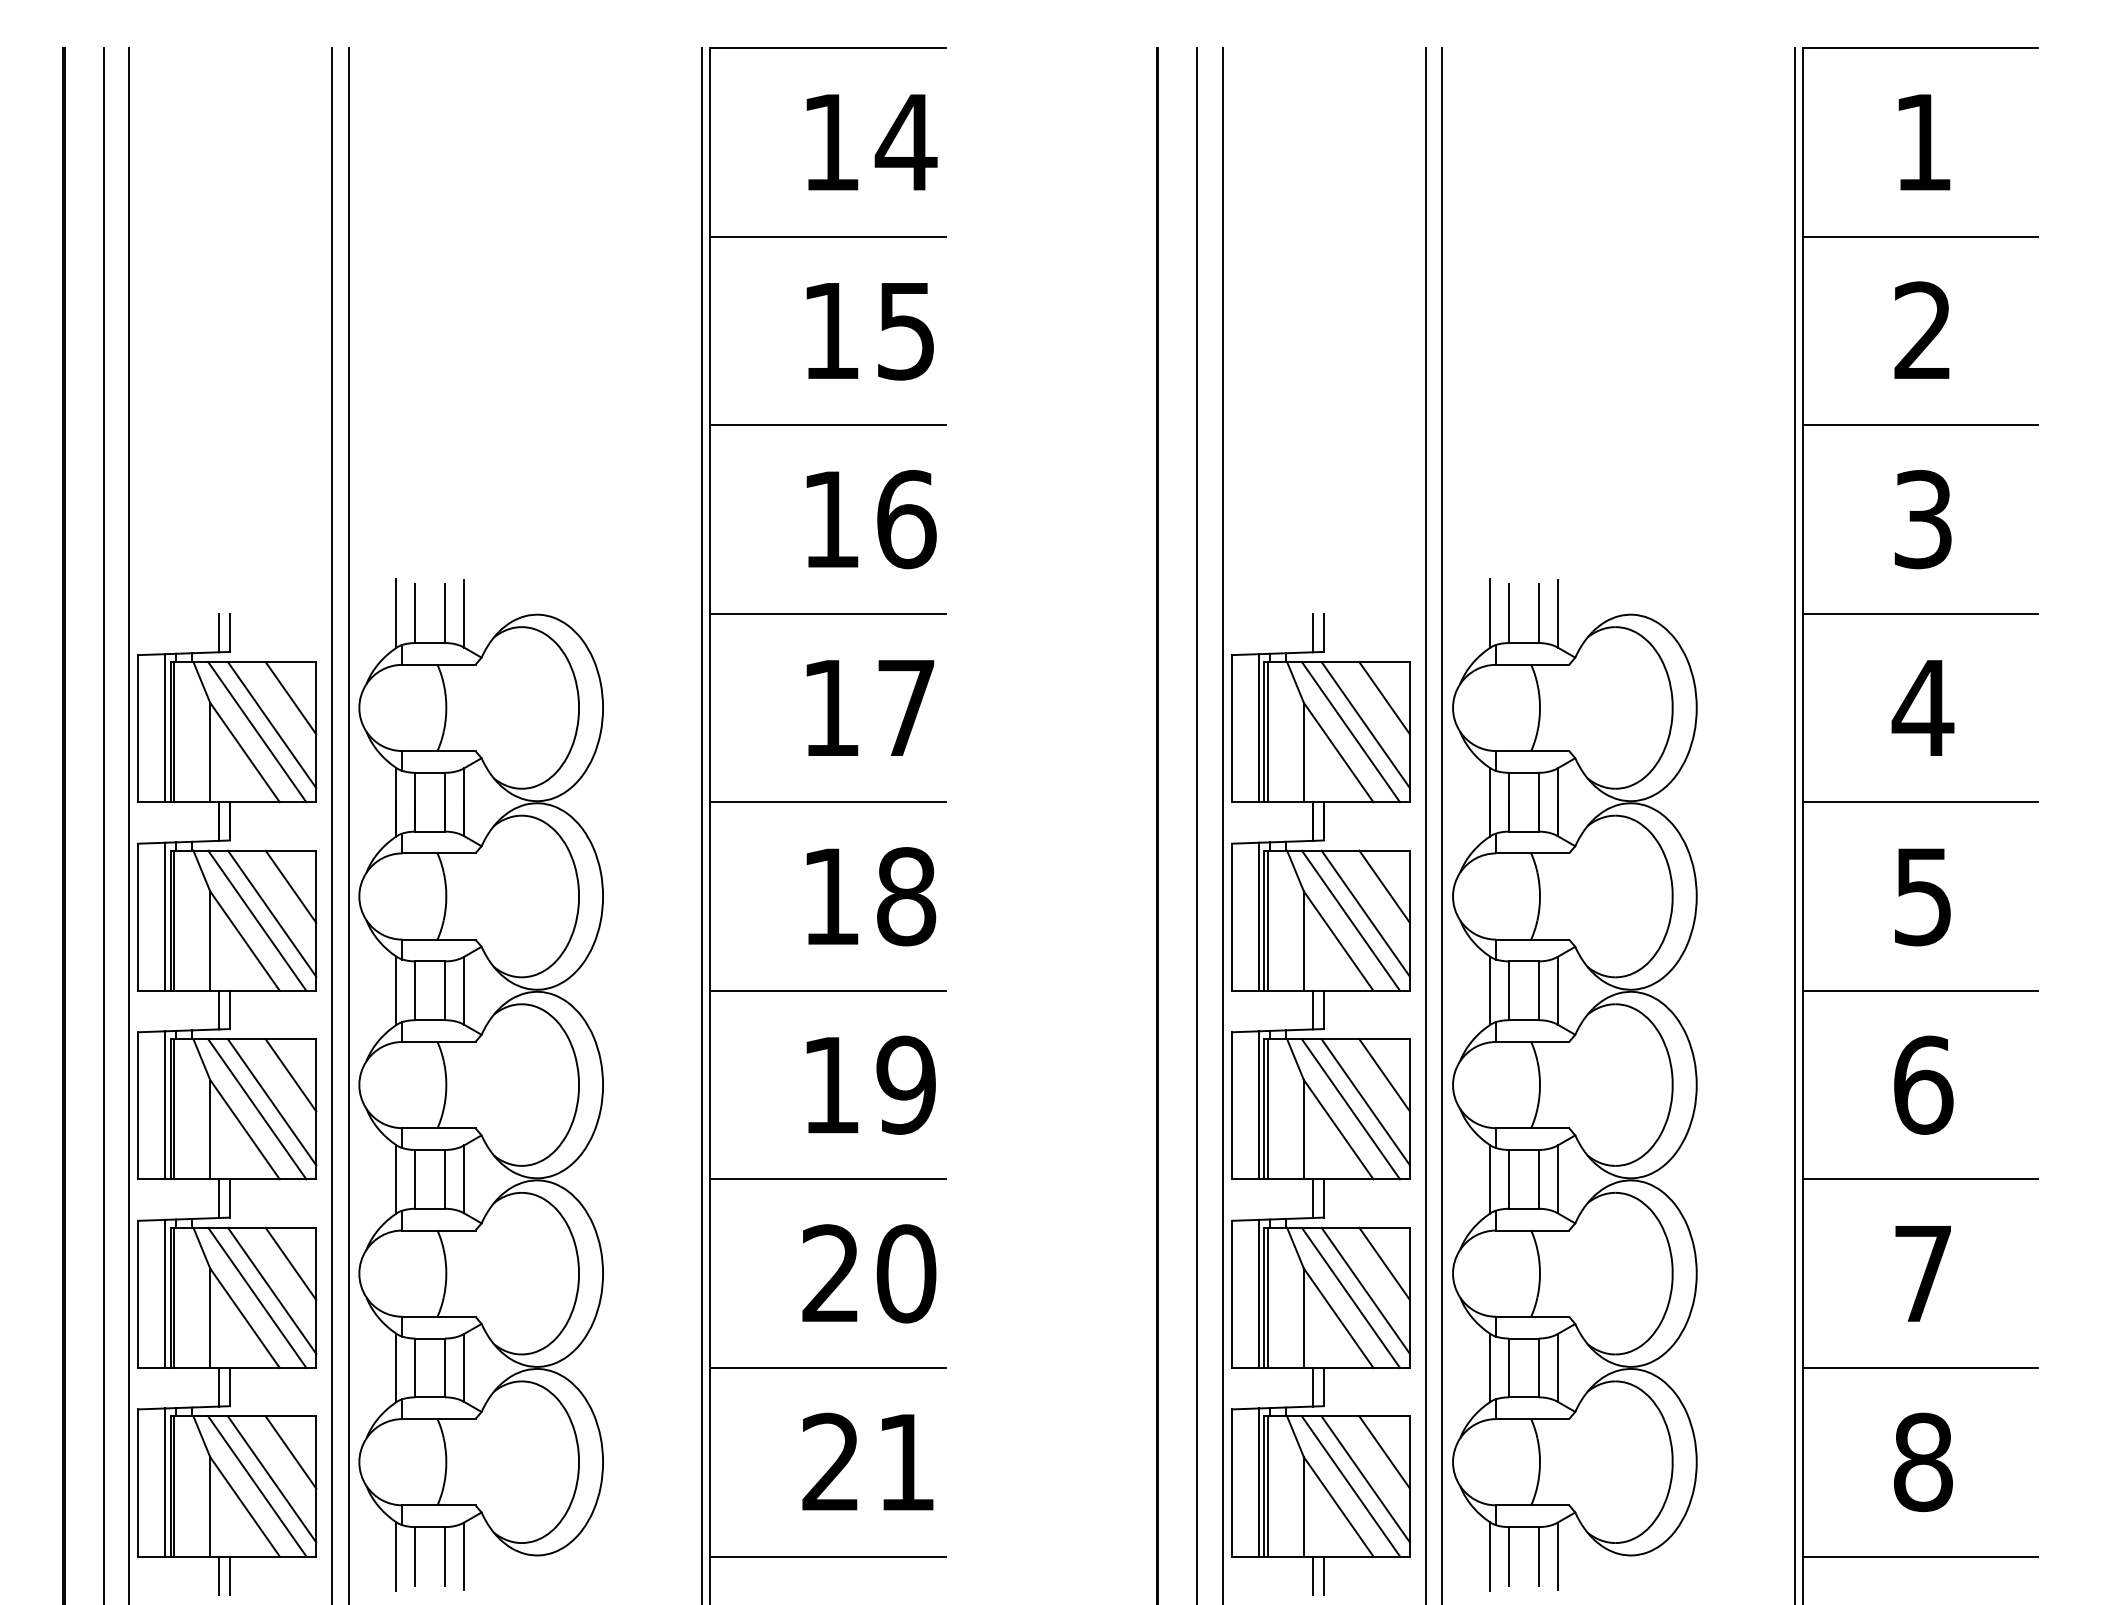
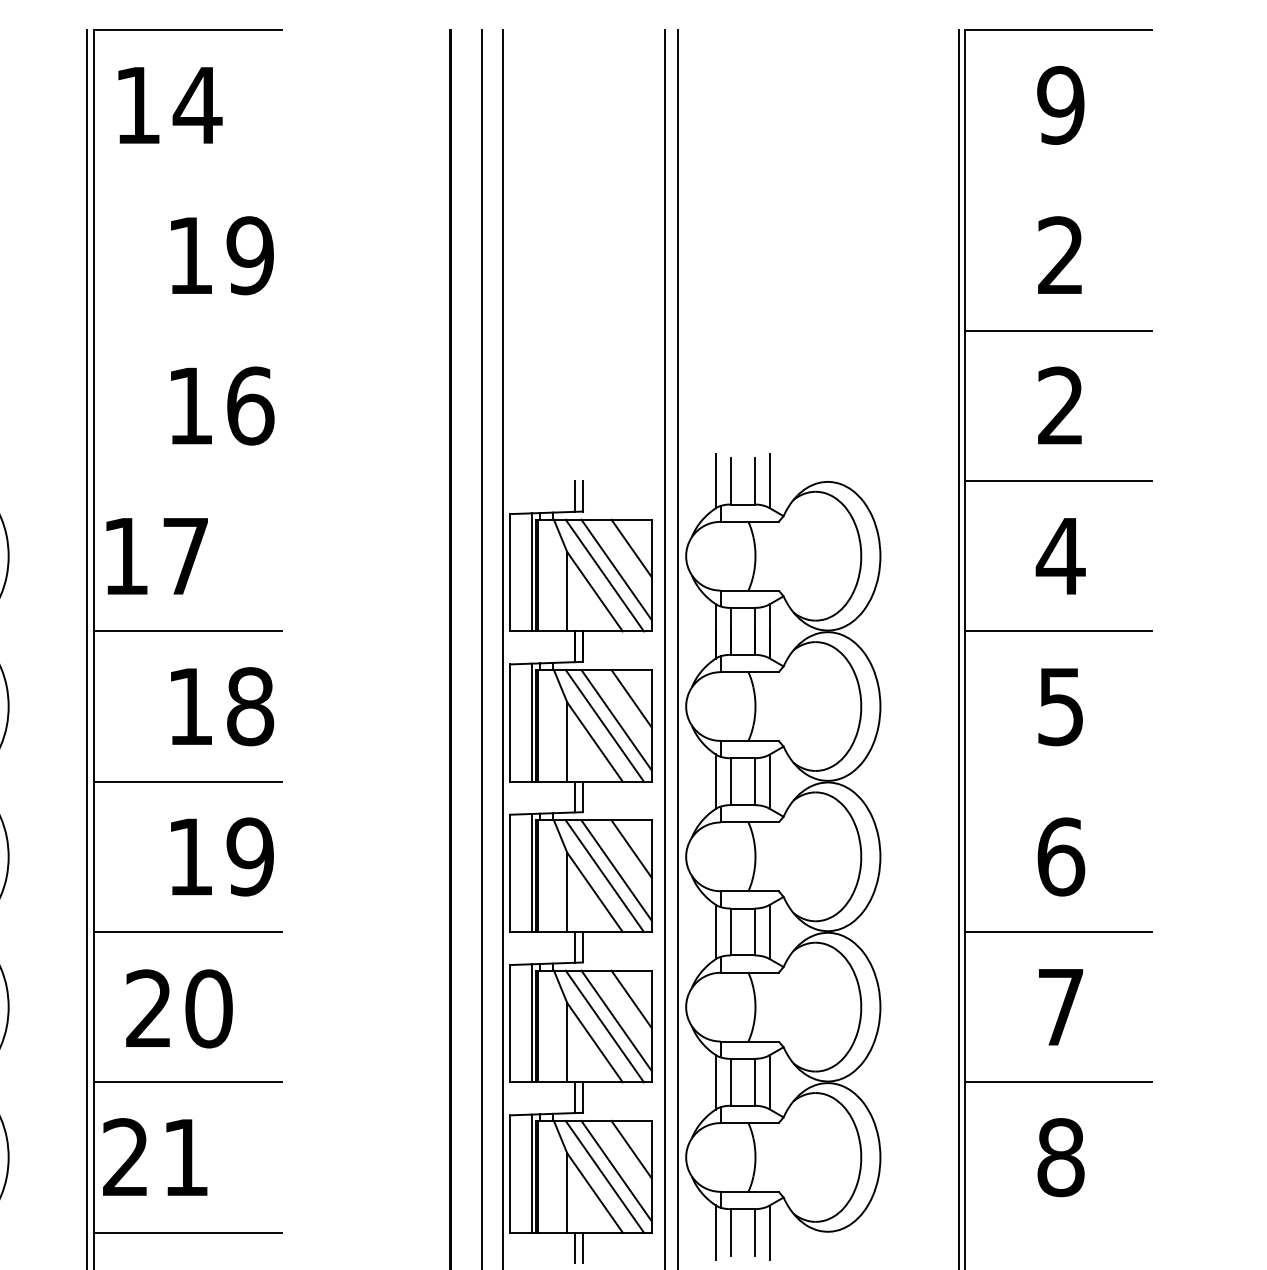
text: (871, 142) -> (170, 105), moved
text: (1922, 142) -> (1060, 105), 1 -> 9
line: (828, 236) -> (188, 180), removed
line: (1920, 236) -> (1058, 180), removed
text: (905, 330) -> (249, 255), 15 -> 19
line: (828, 425) -> (188, 331), removed
text: (1922, 519) -> (1060, 406), 3 -> 2
line: (828, 613) -> (188, 480), removed
text: (870, 707) -> (157, 555), moved
line: (1920, 990) -> (1058, 781), removed
text: (869, 1273) -> (179, 1008), moved
text: (867, 1461) -> (154, 1156), moved
line: (1920, 1556) -> (1058, 1232), removed

